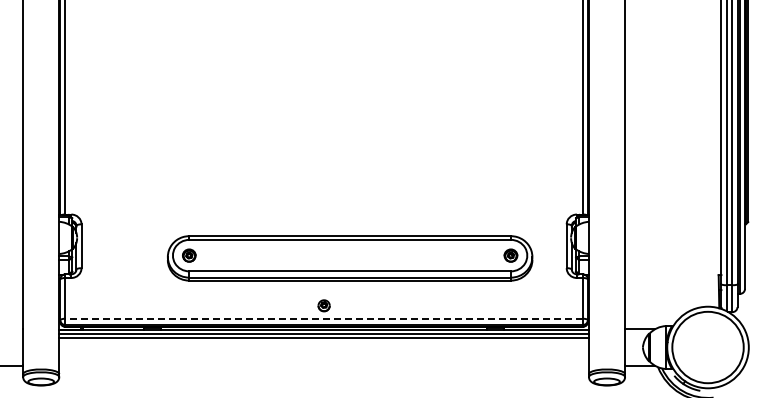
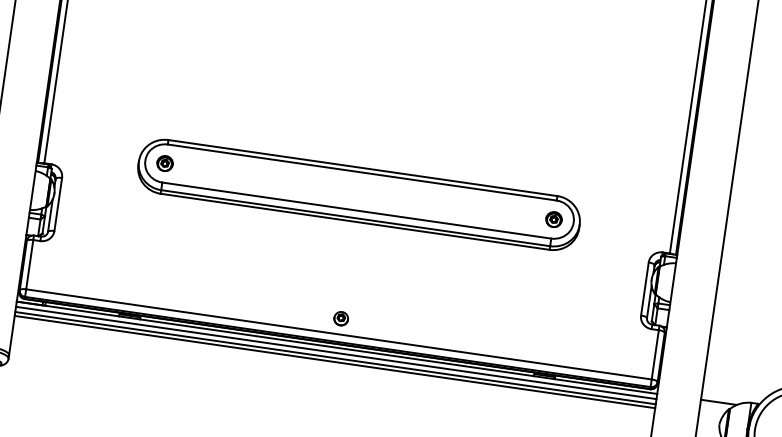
part: (350, 258) -> (359, 195), moved
line: (324, 318) -> (339, 334), dashed -> solid
line: (323, 341) -> (334, 361), added

